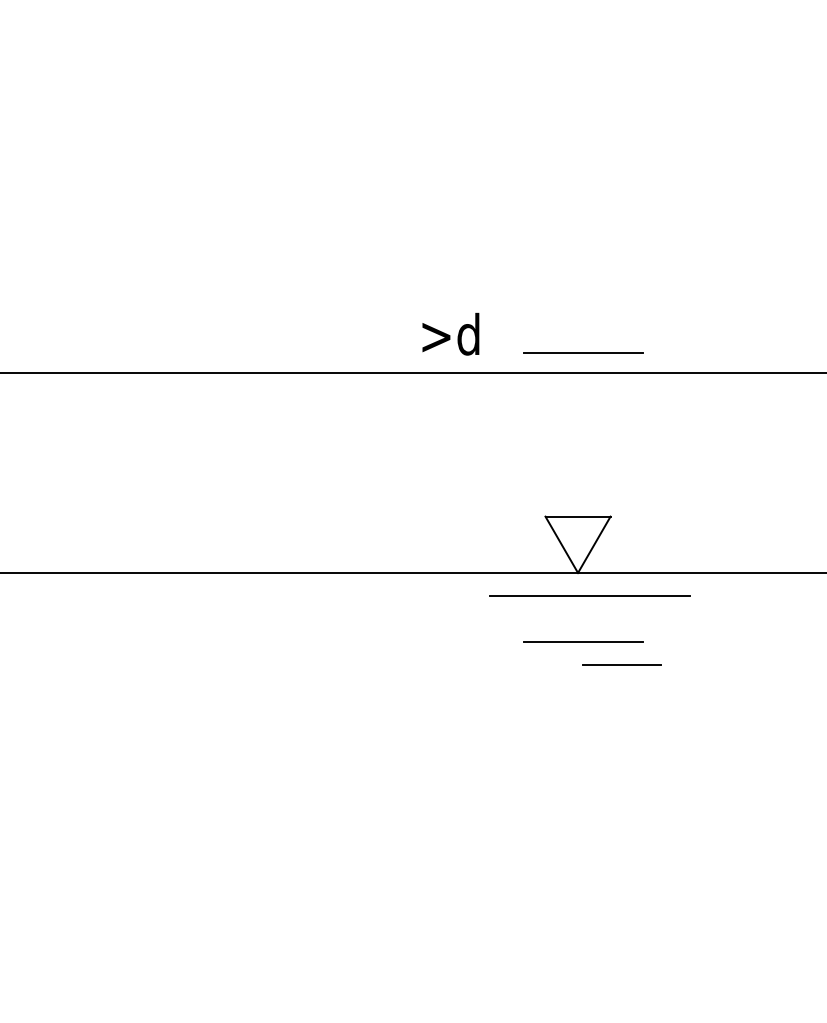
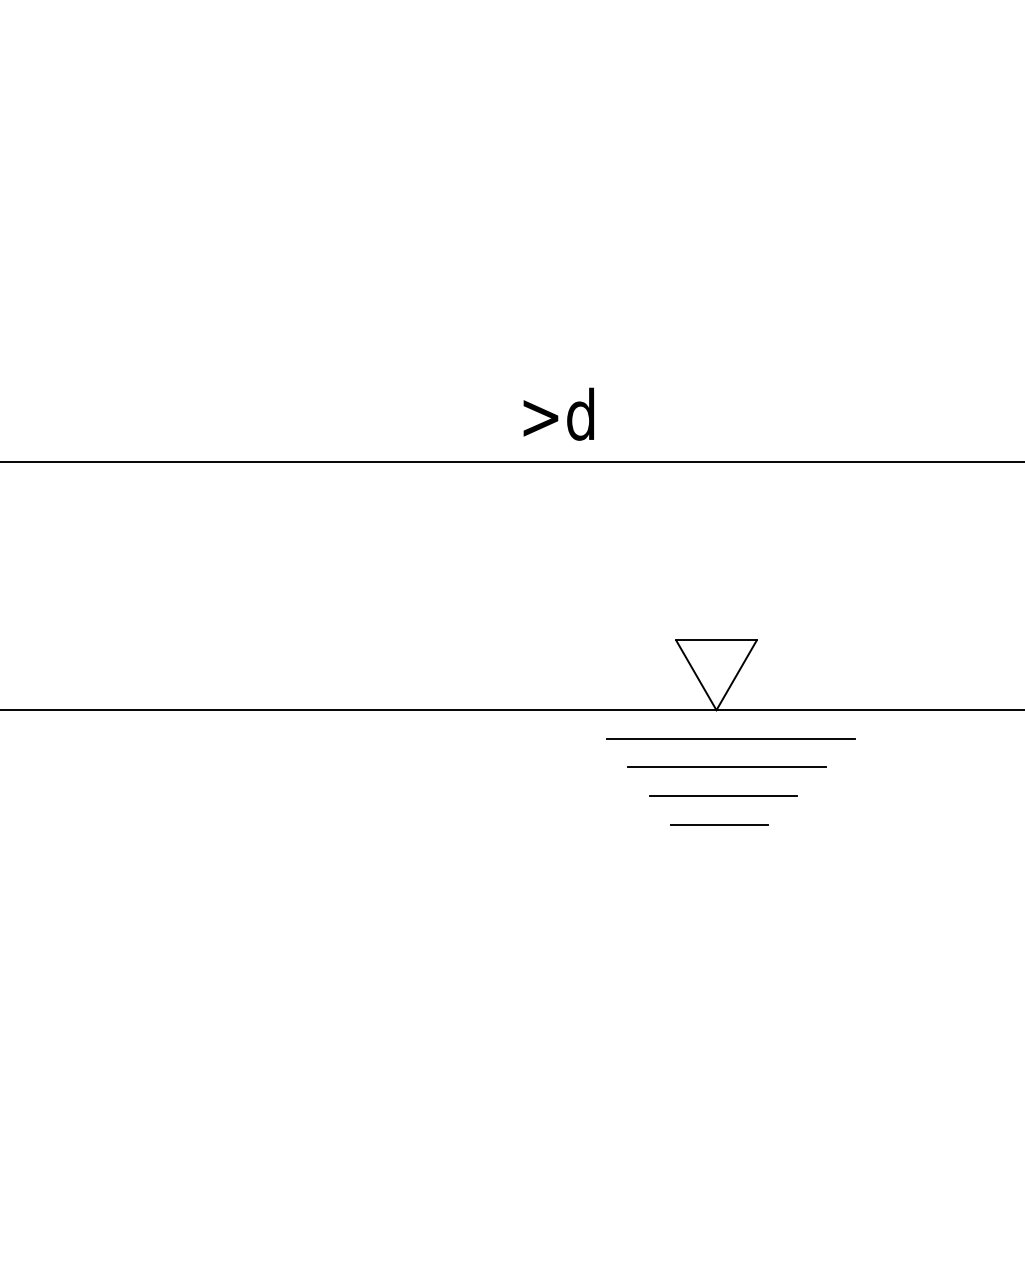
line: (583, 353) -> (723, 437), removed
line: (586, 619) -> (727, 767), added
line: (622, 665) -> (719, 824), moved

